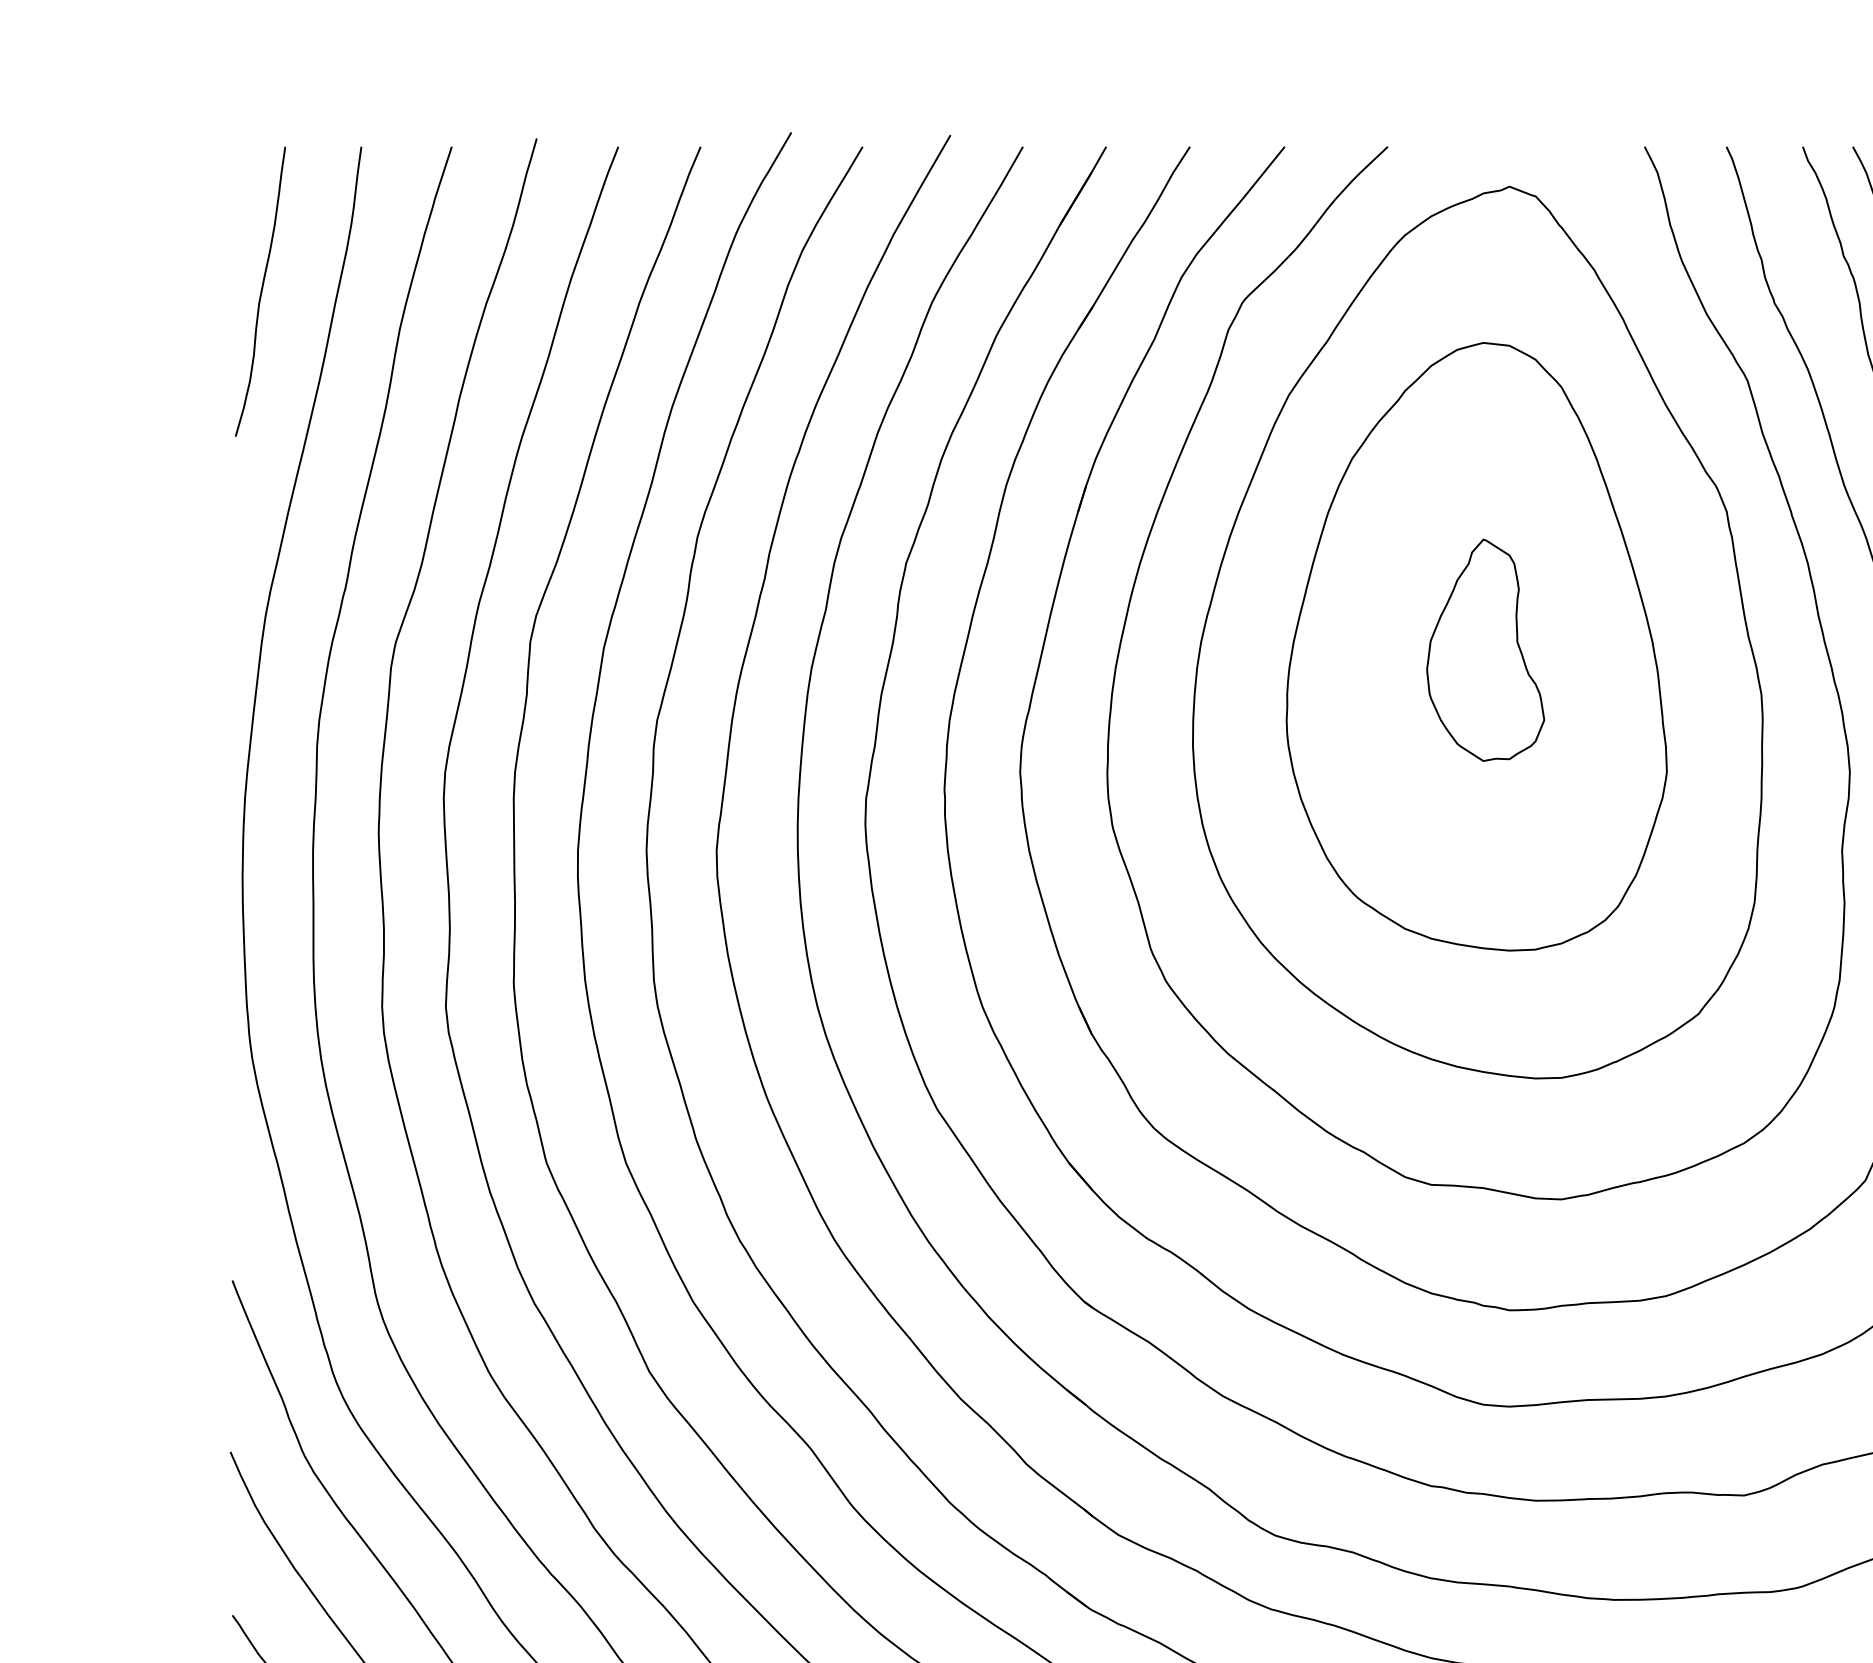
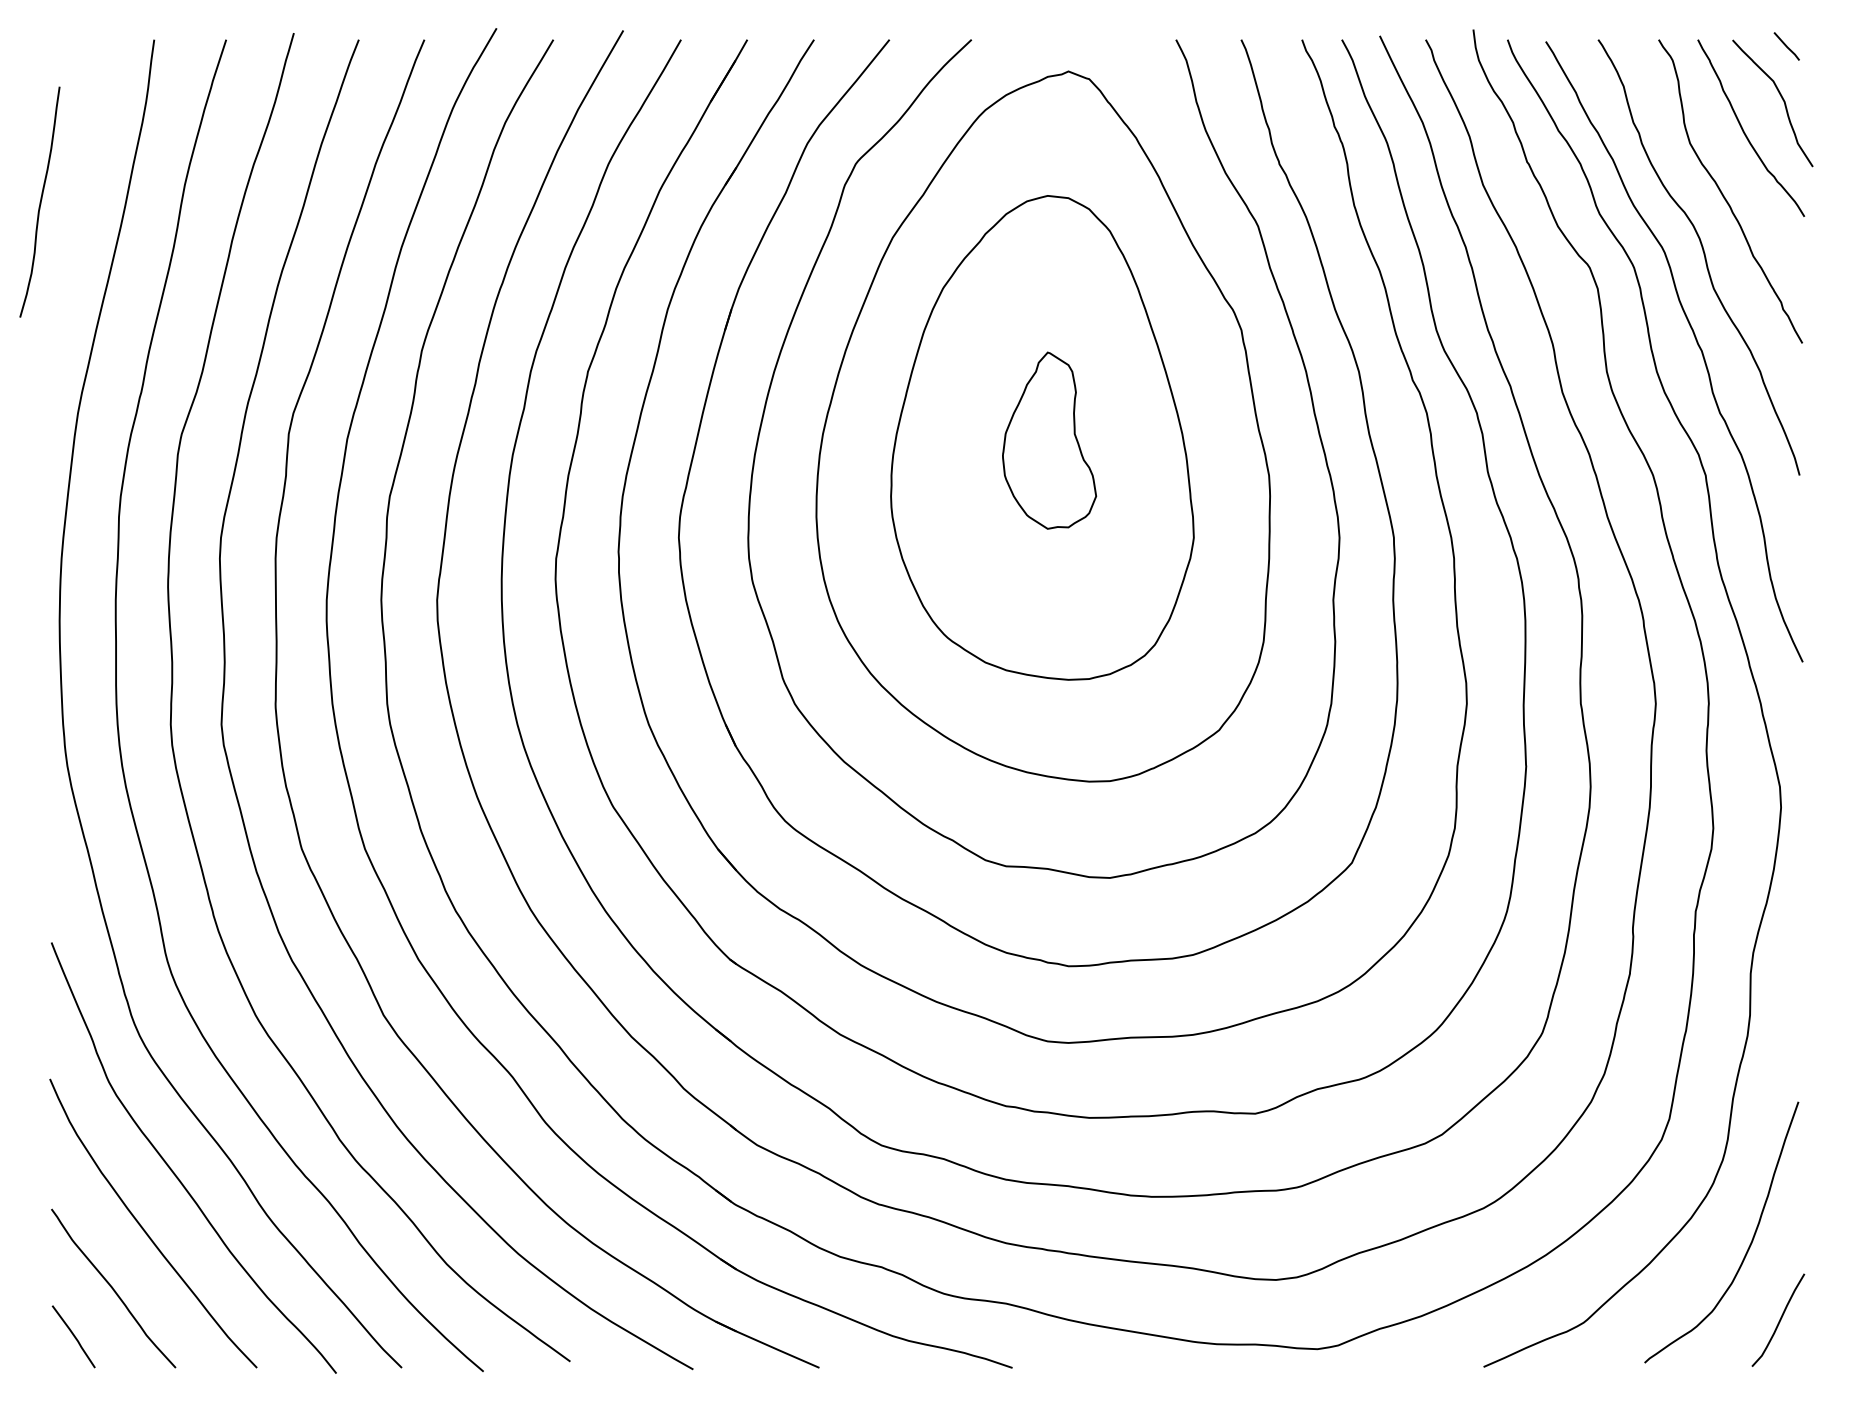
curve: (261, 290) -> (40, 201), moved

